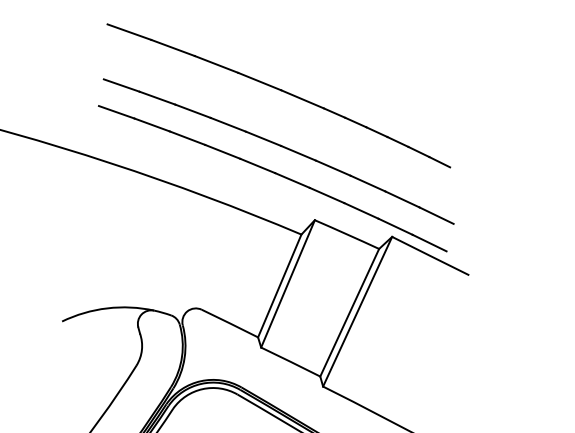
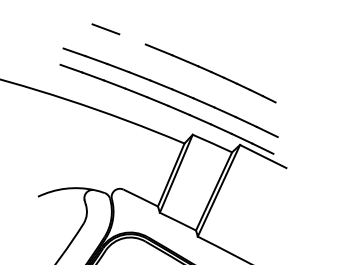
line: (128, 31) -> (78, 19), removed
line: (216, 64) -> (132, 39), removed

